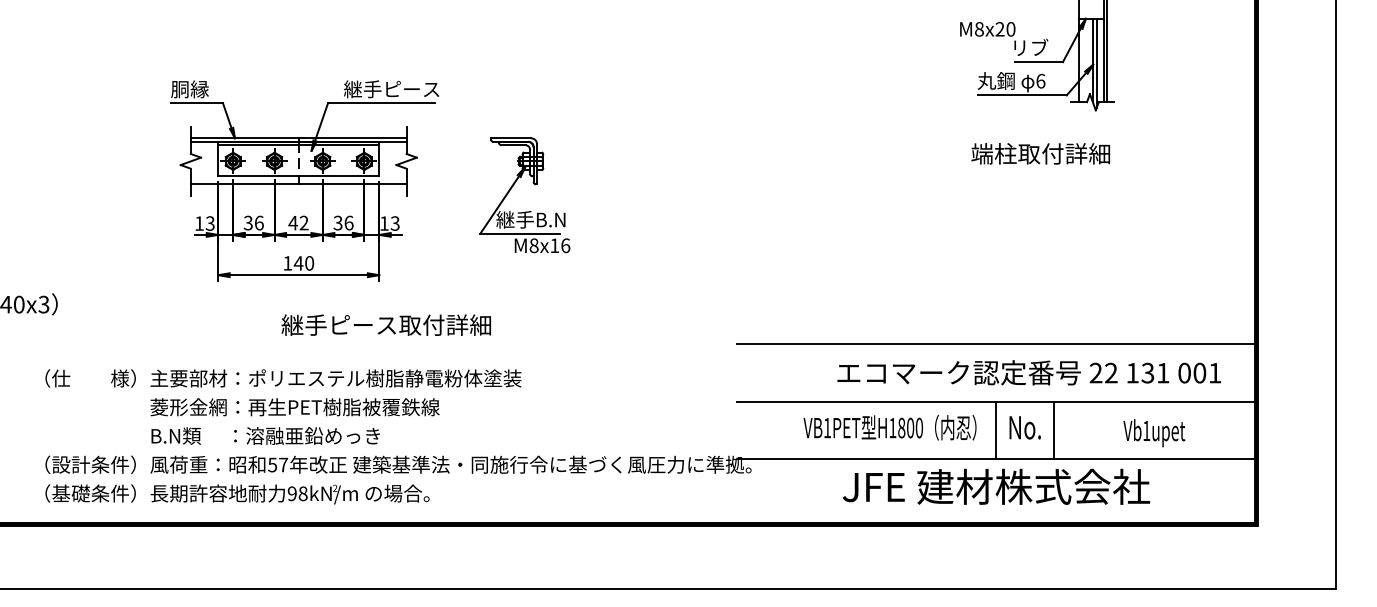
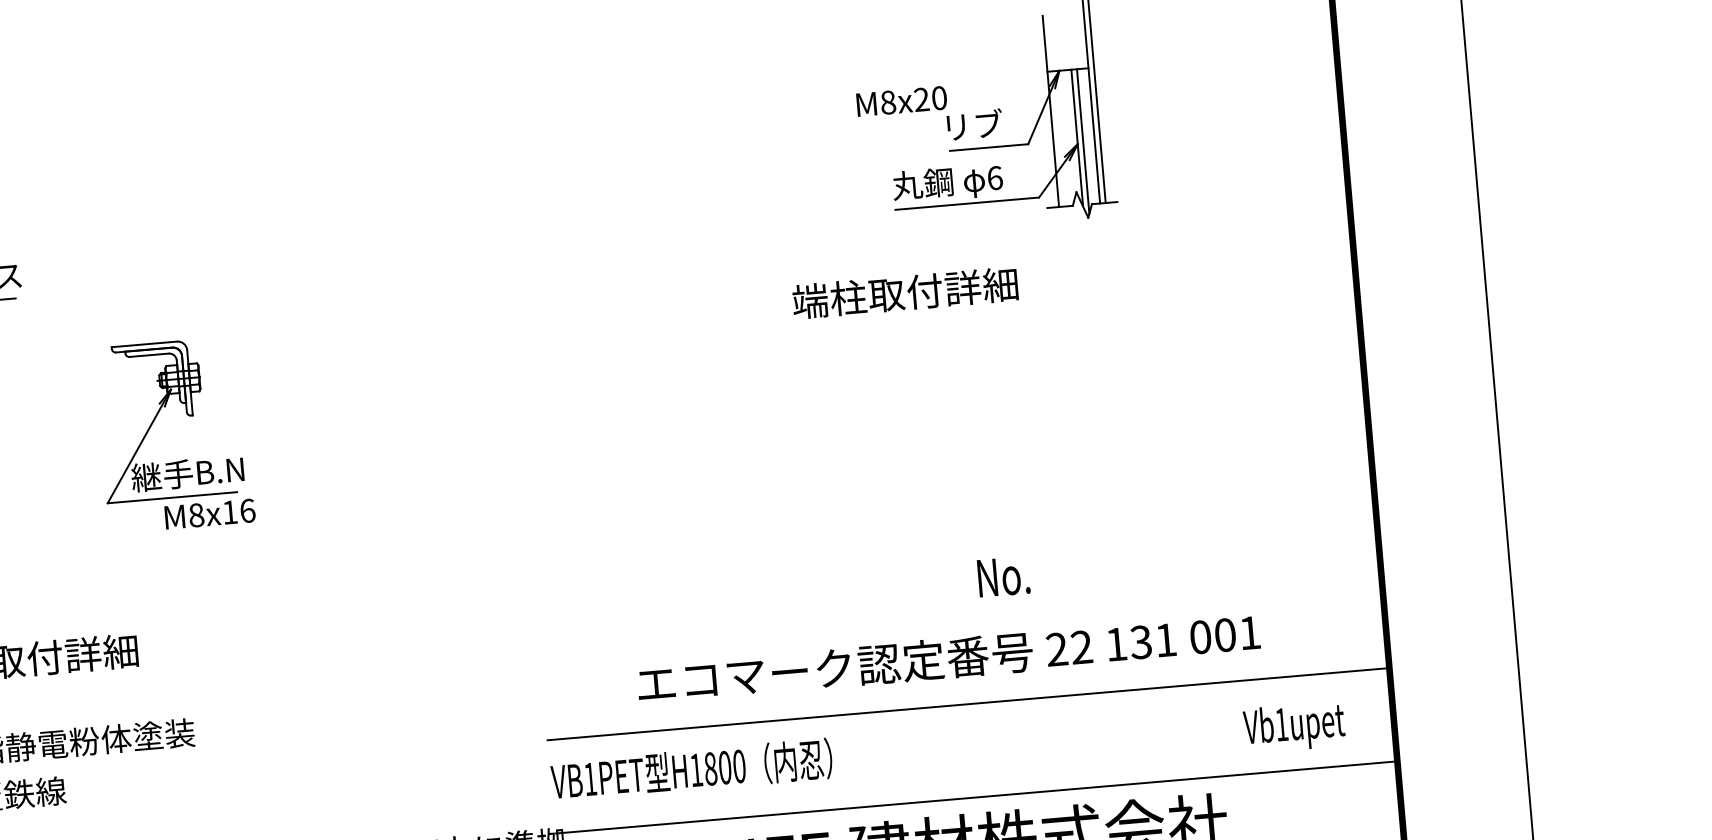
text: (1040, 153) -> (904, 292), moved
line: (996, 344) -> (959, 611), removed
text: (1028, 372) -> (947, 657), moved
text: (889, 427) -> (690, 769), moved
text: (1024, 427) -> (1002, 576), moved
line: (996, 430) -> (971, 750), removed
line: (1053, 430) -> (1064, 742), removed
text: (1154, 433) -> (1294, 727), moved

